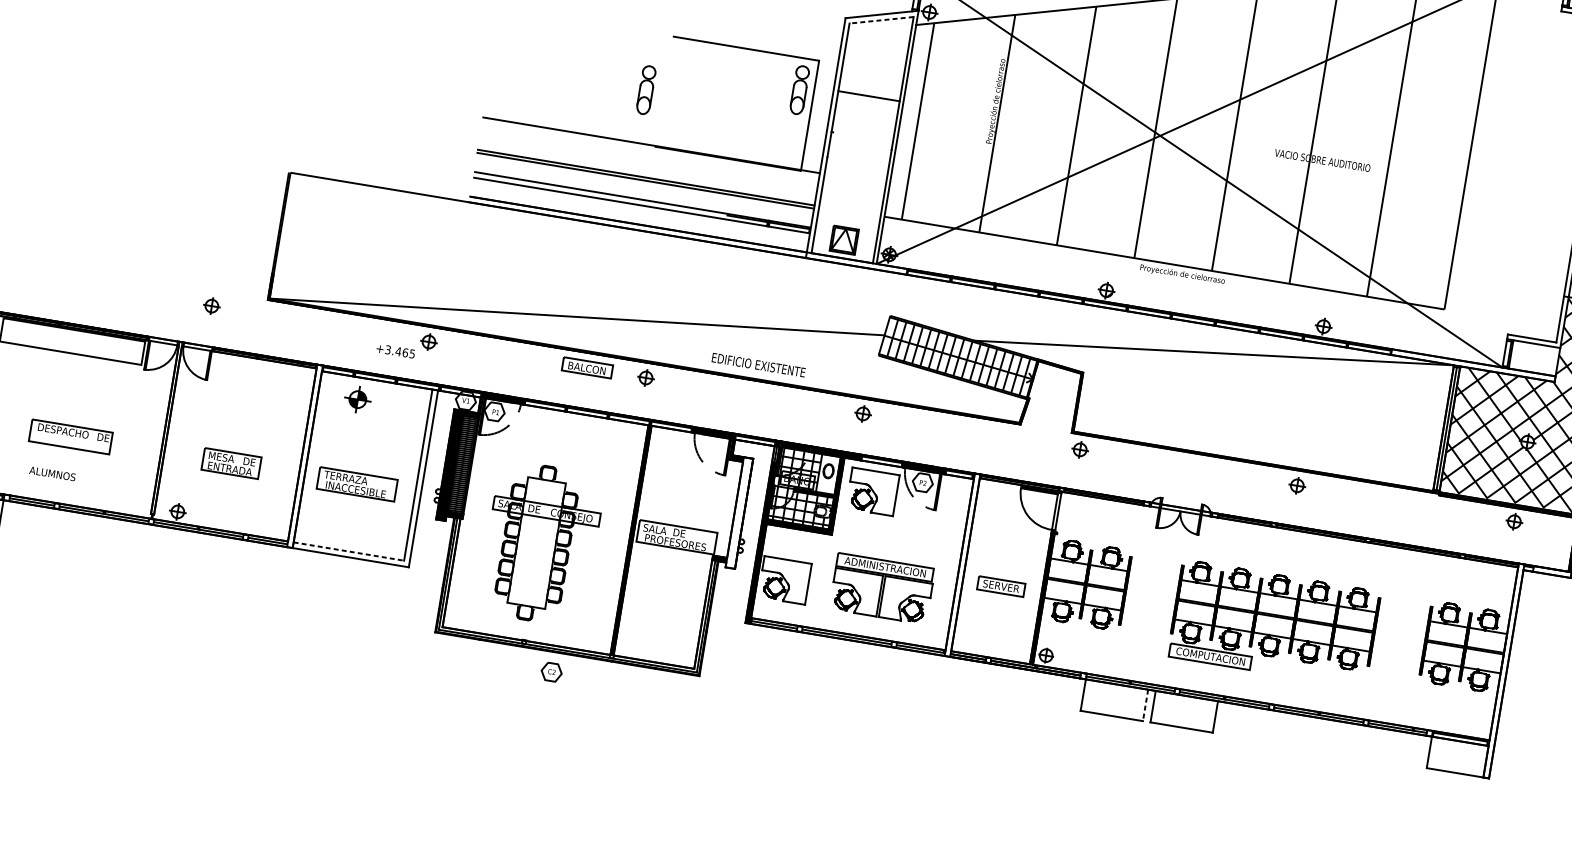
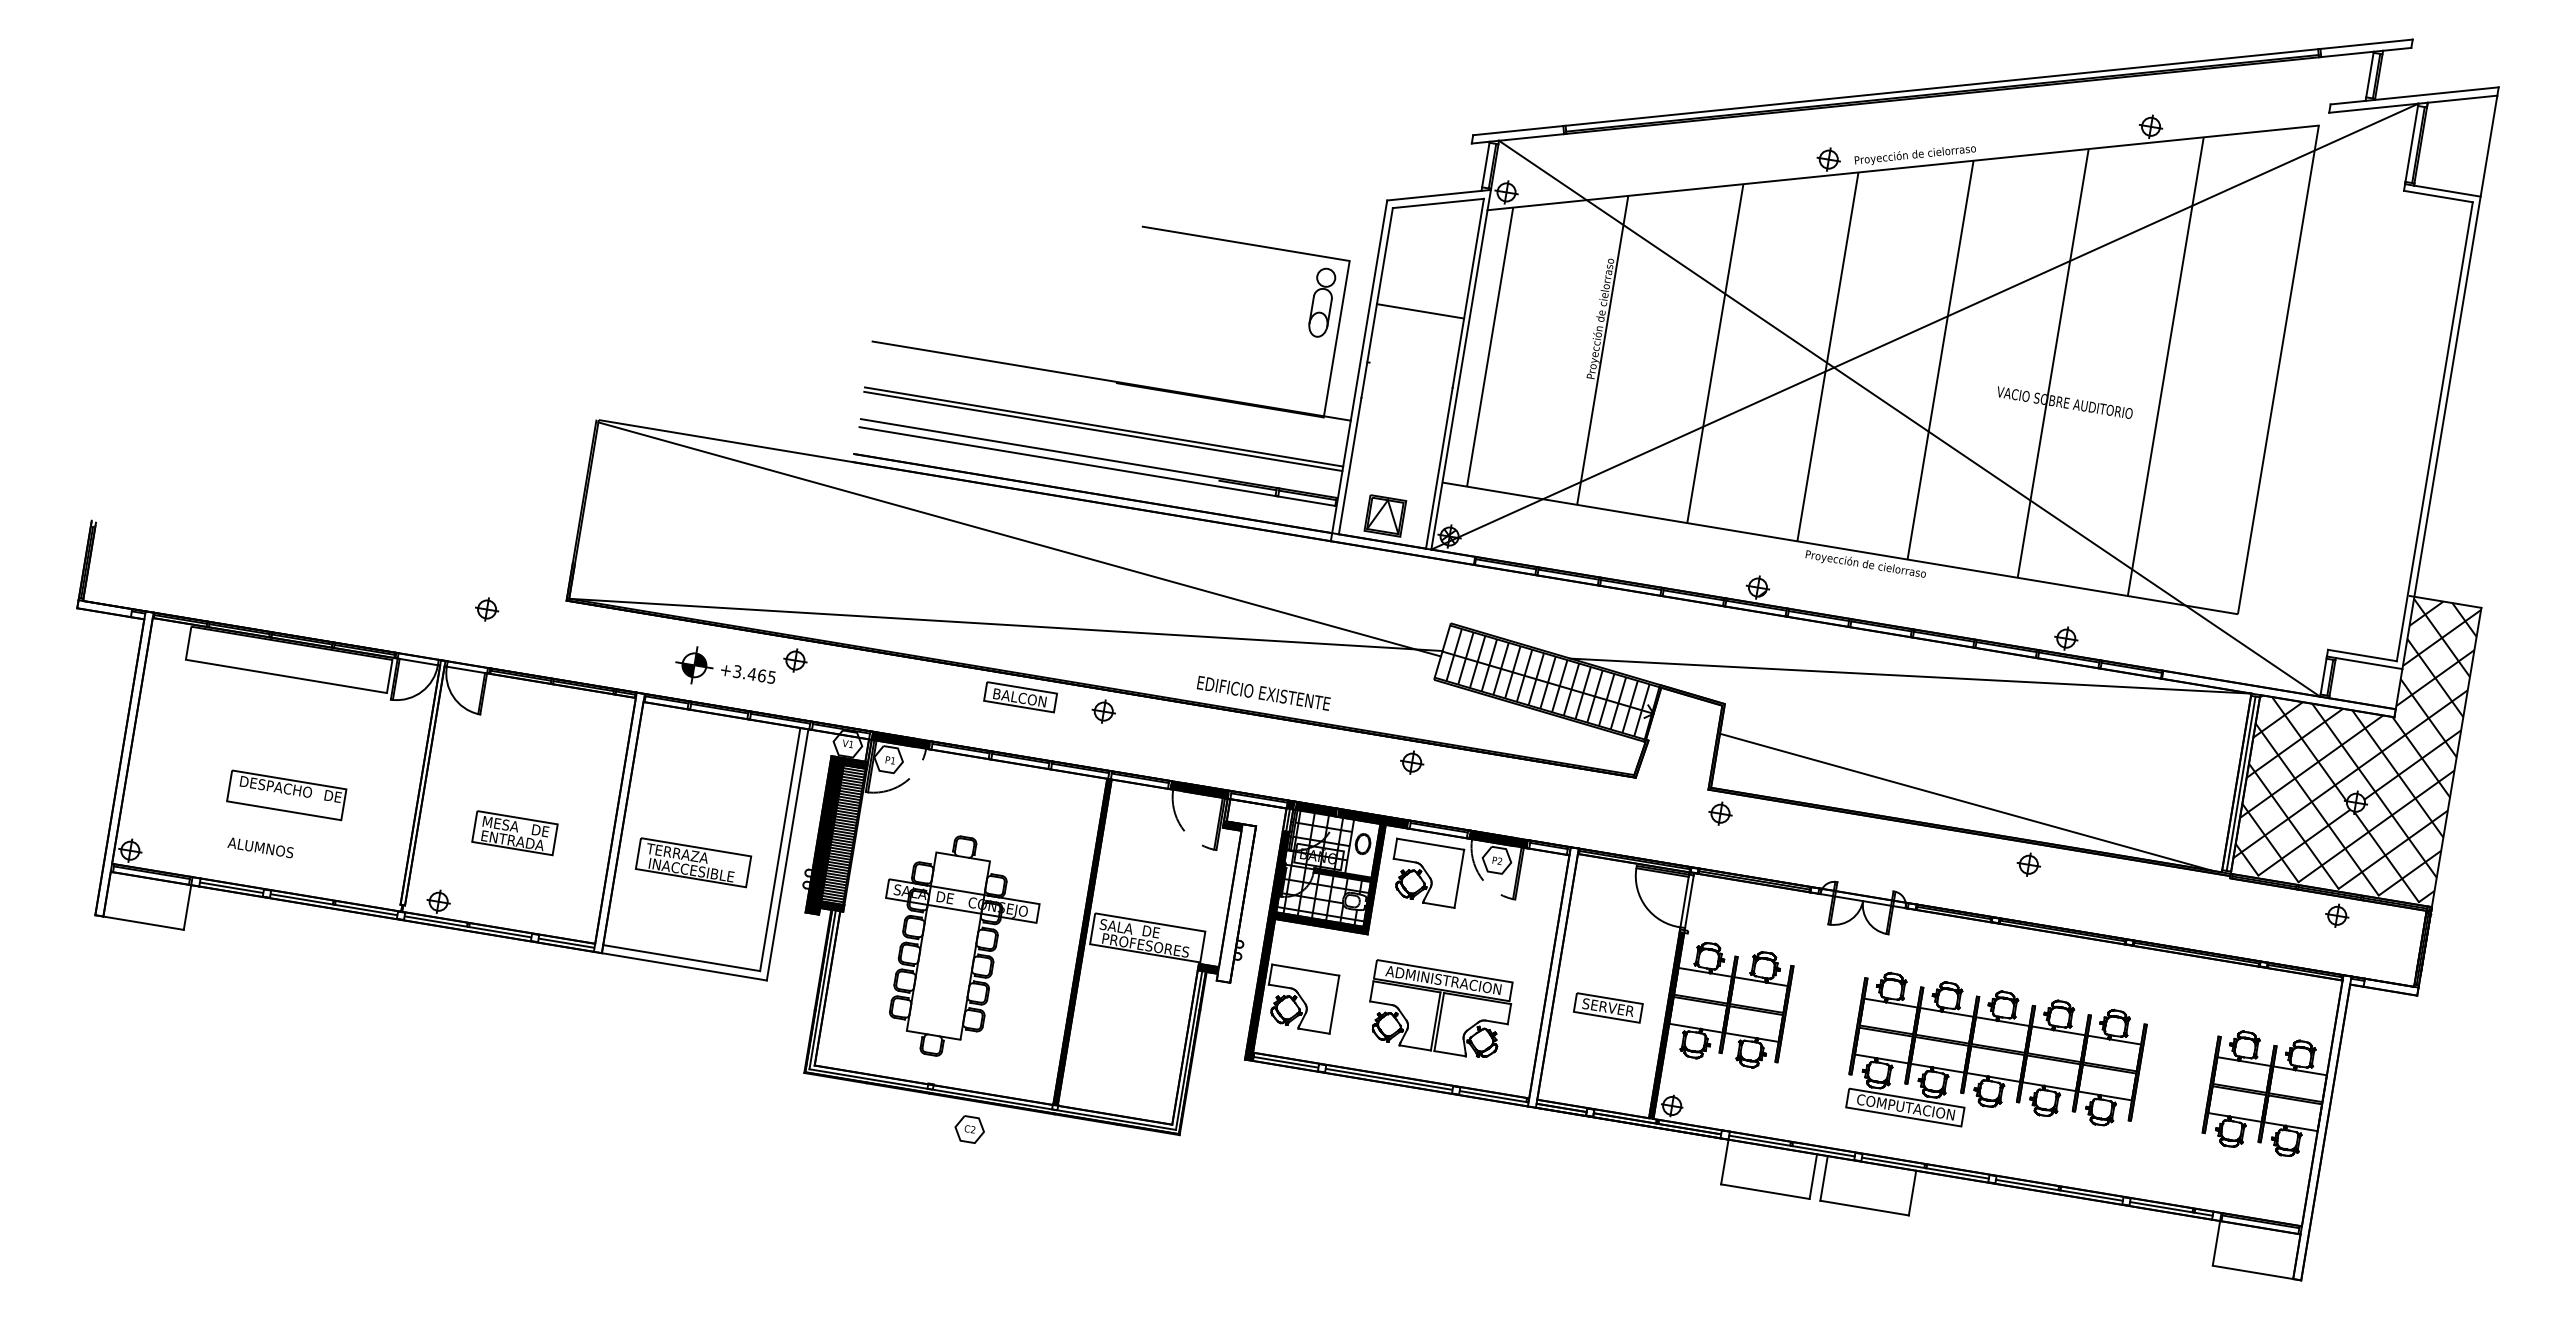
line: (881, 20) -> (1438, 203), dashed -> solid
part: (646, 89) -> (1104, 302), removed
line: (586, 256) -> (1019, 539), added
part: (357, 399) -> (694, 665), moved
line: (1253, 441) -> (1966, 801), added
line: (348, 551) -> (681, 958), dashed -> solid
line: (1145, 705) -> (1813, 1176), dashed -> solid

